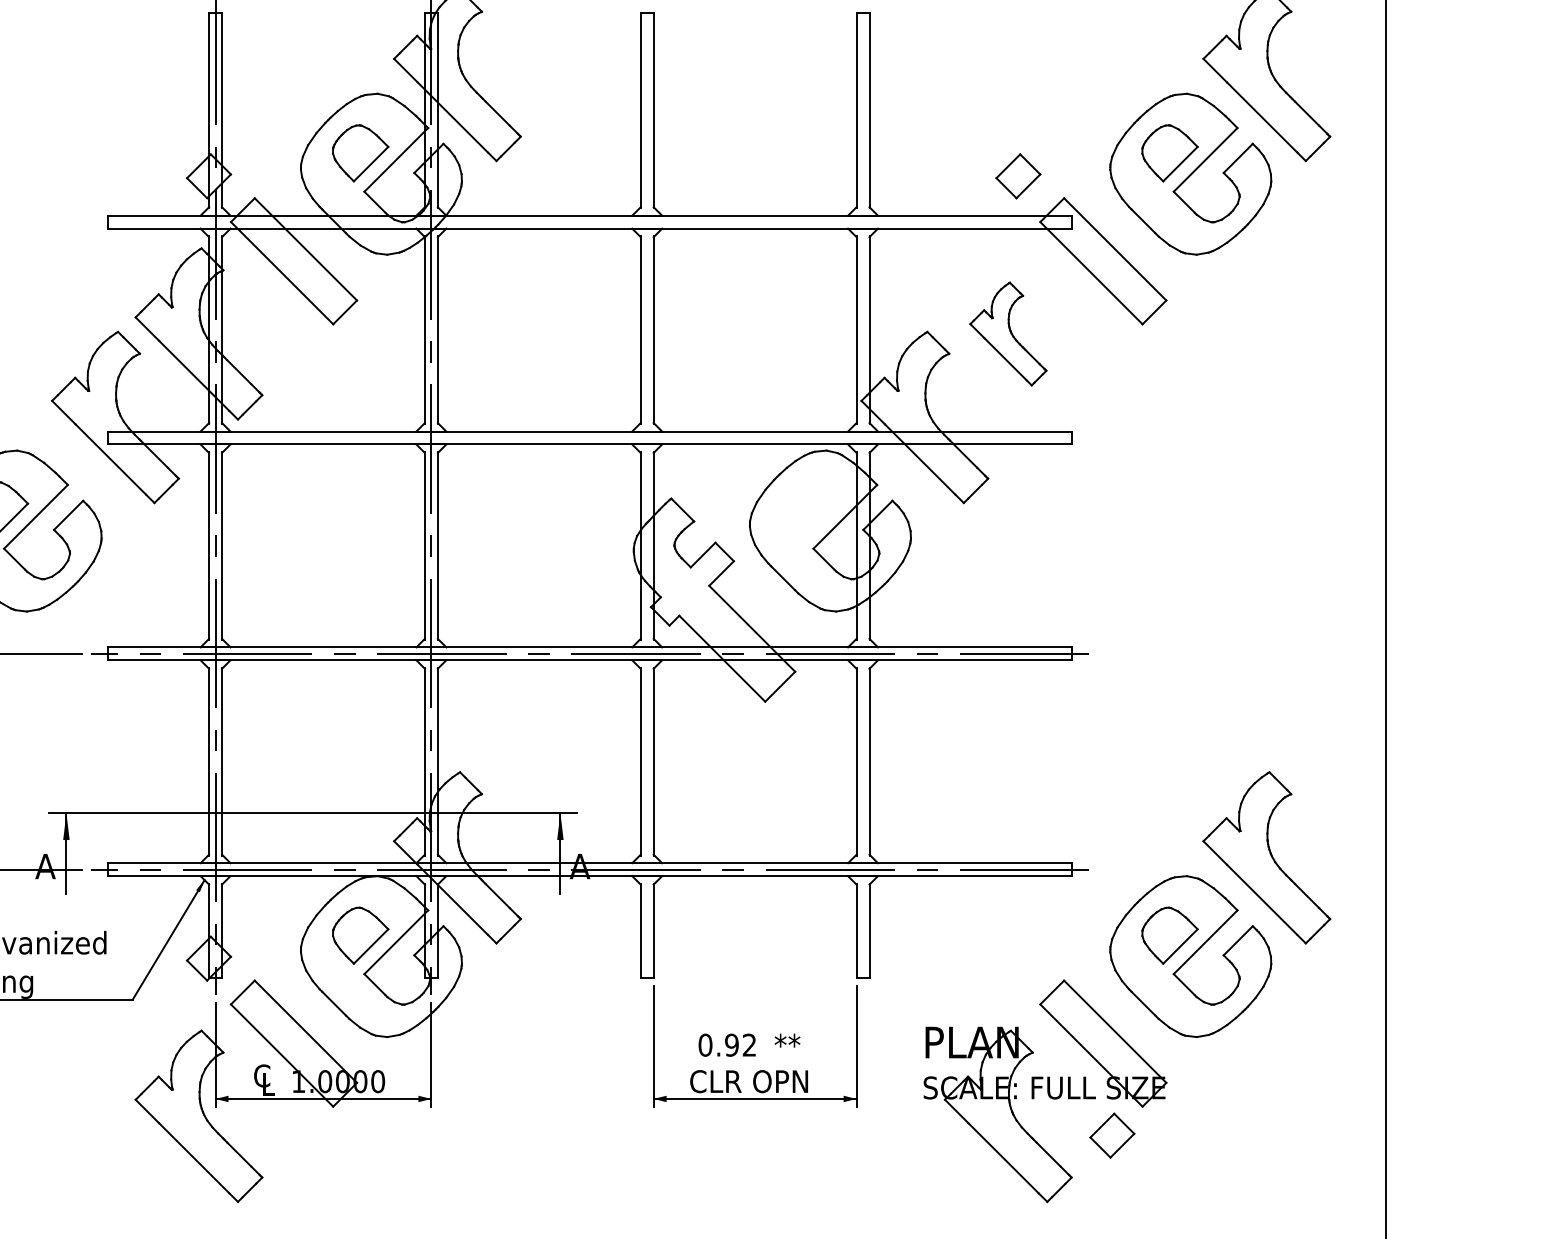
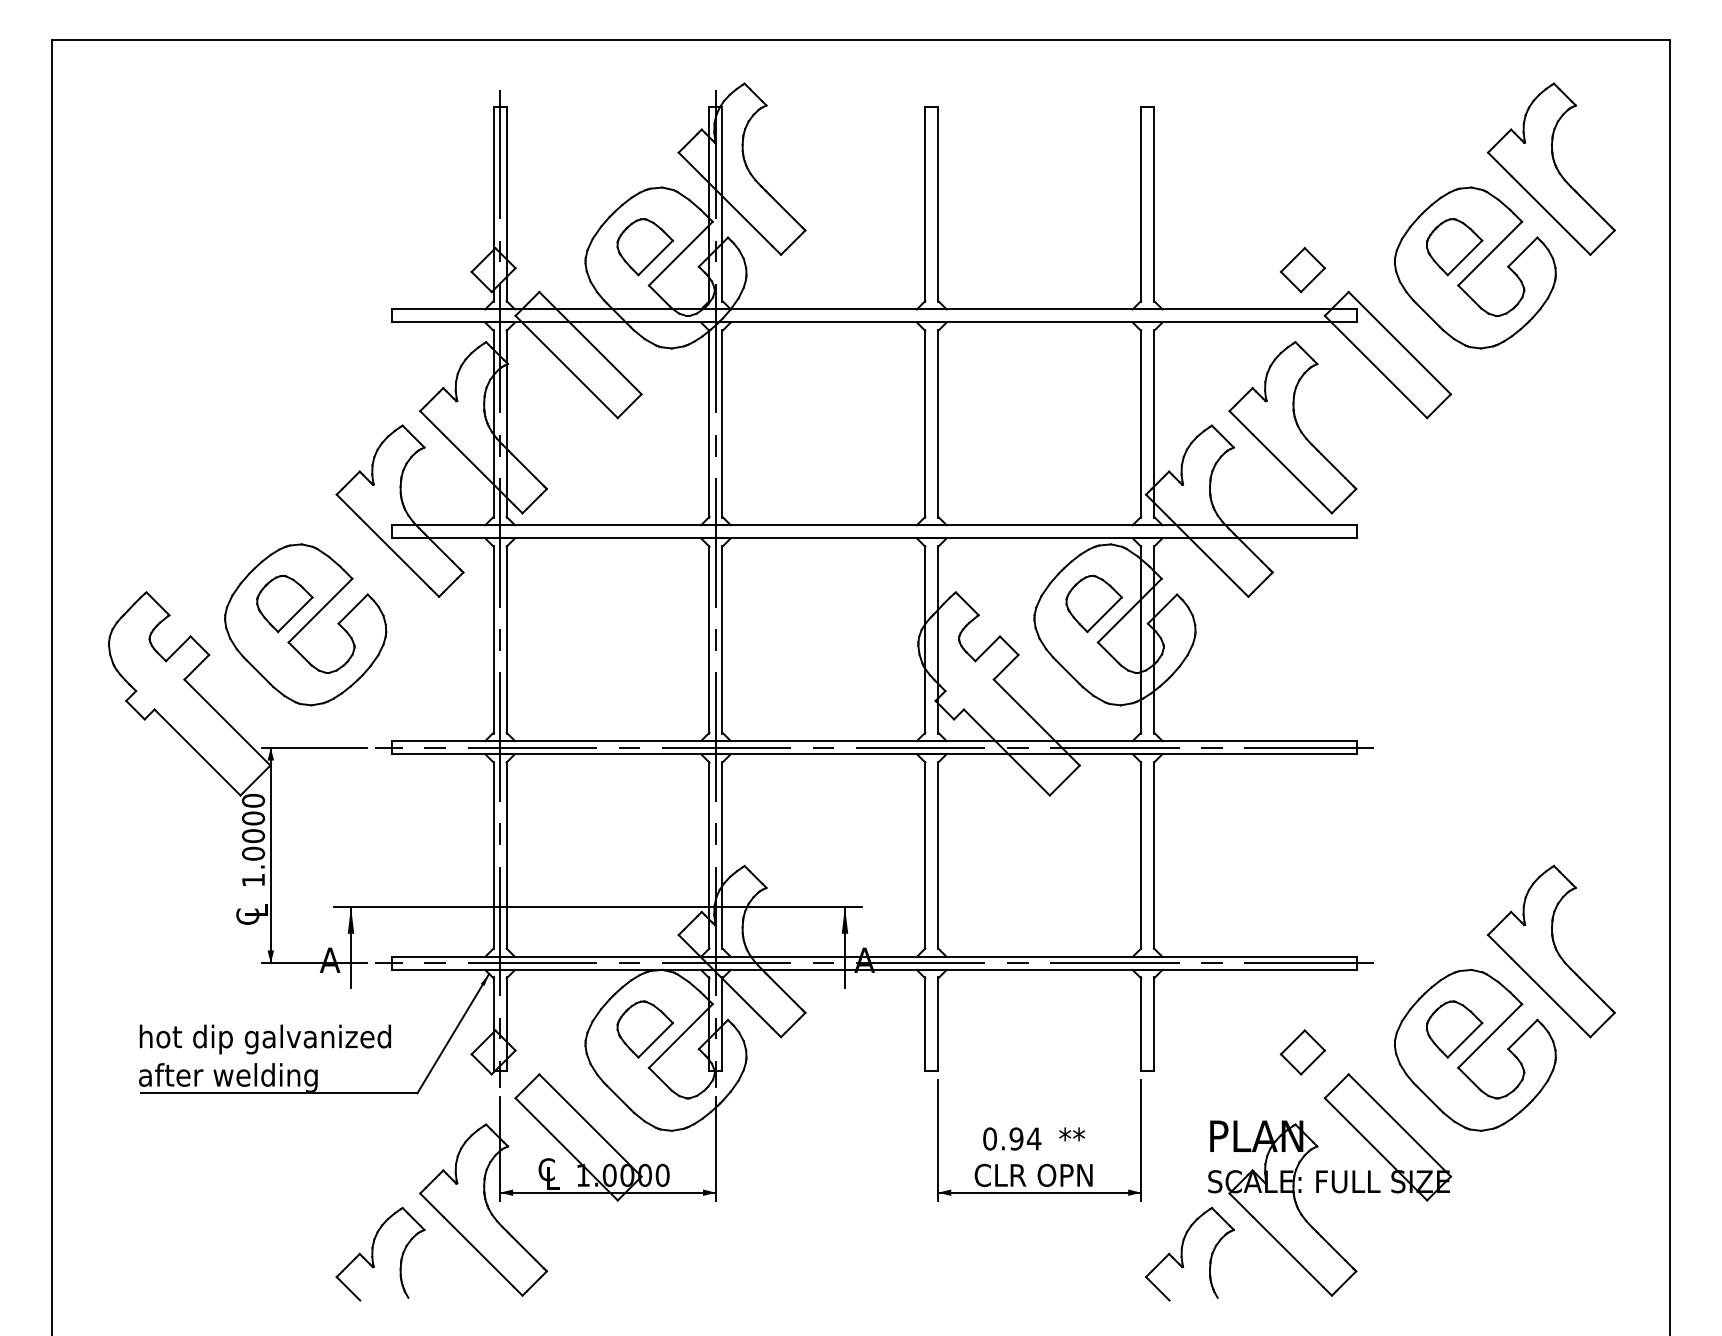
part: (1007, 333) -> (1292, 427), size x1.67
part: (808, 509) -> (1093, 603), added
text: (748, 1044) -> (1033, 1138), 0.92 -> 0.94
part: (1111, 1135) -> (1302, 1052), moved
part: (88, 1159) -> (373, 1253), added
part: (897, 1160) -> (1182, 1254), added

